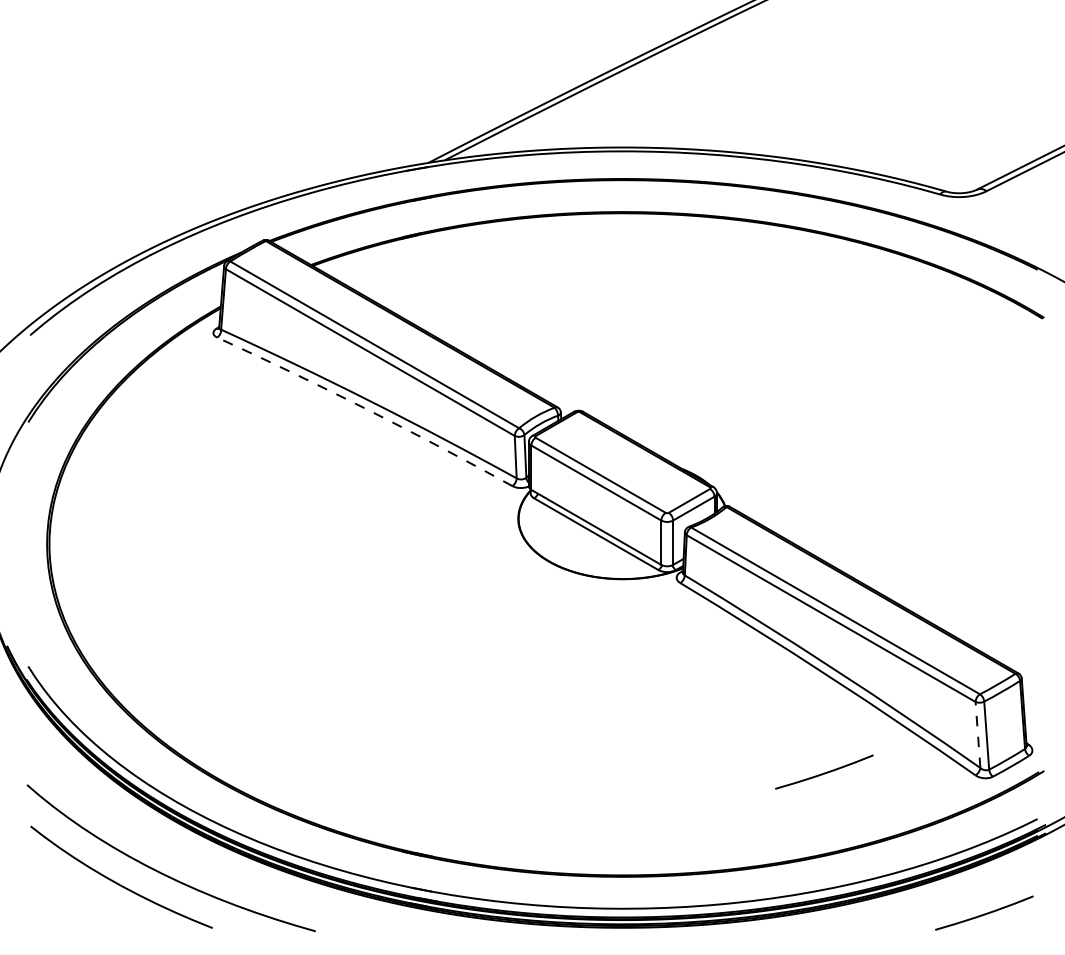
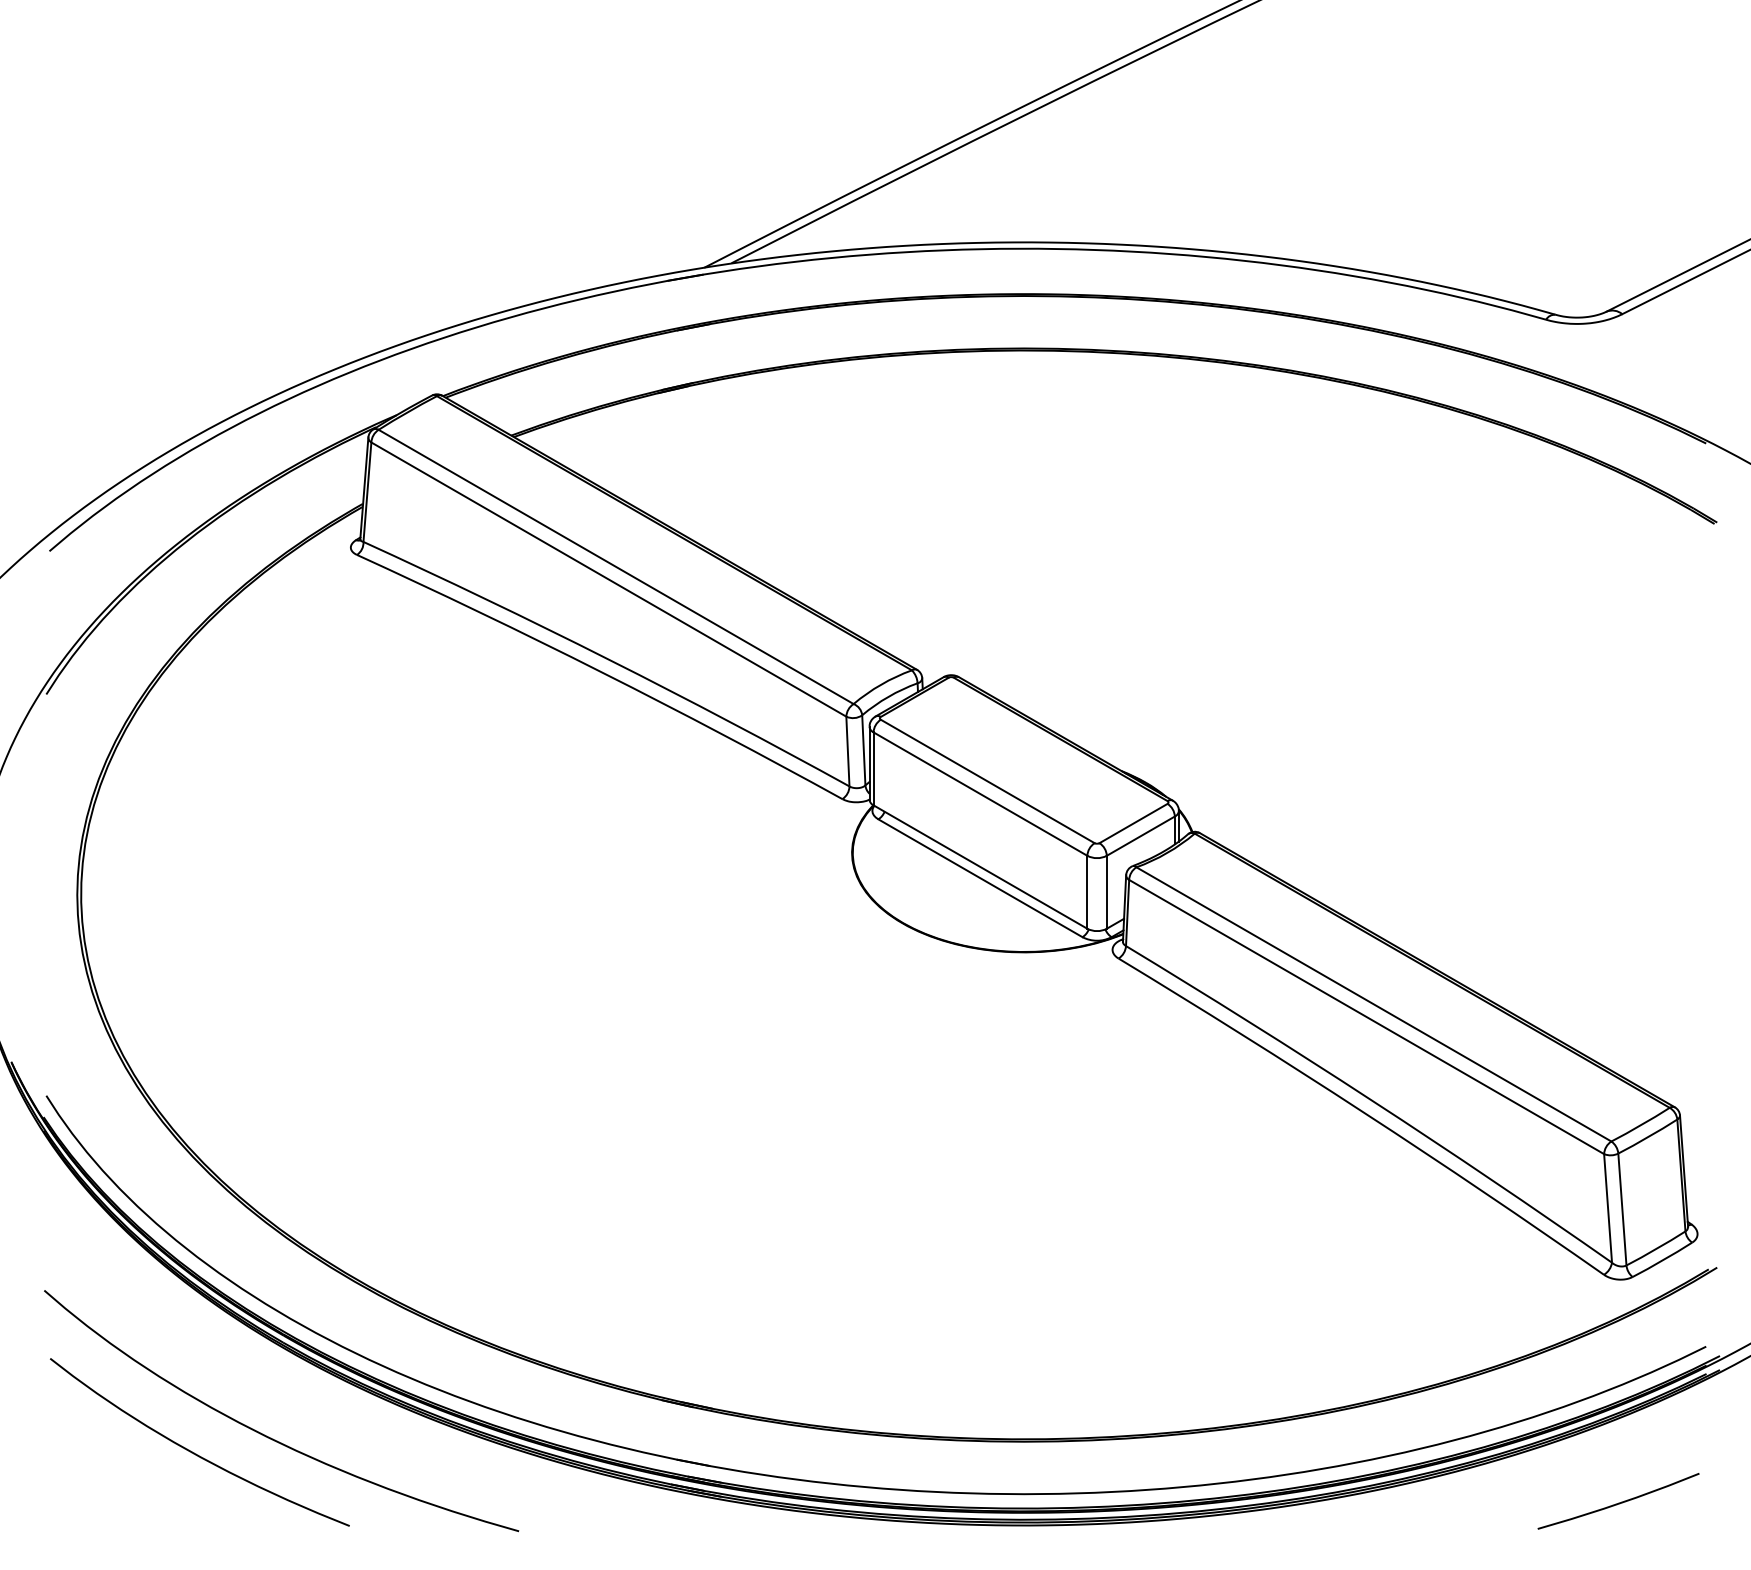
arc: (366, 409) -> (602, 673), dashed -> solid
line: (977, 733) -> (1607, 1205), dashed -> solid
curve: (824, 772) -> (1355, 1270), removed

